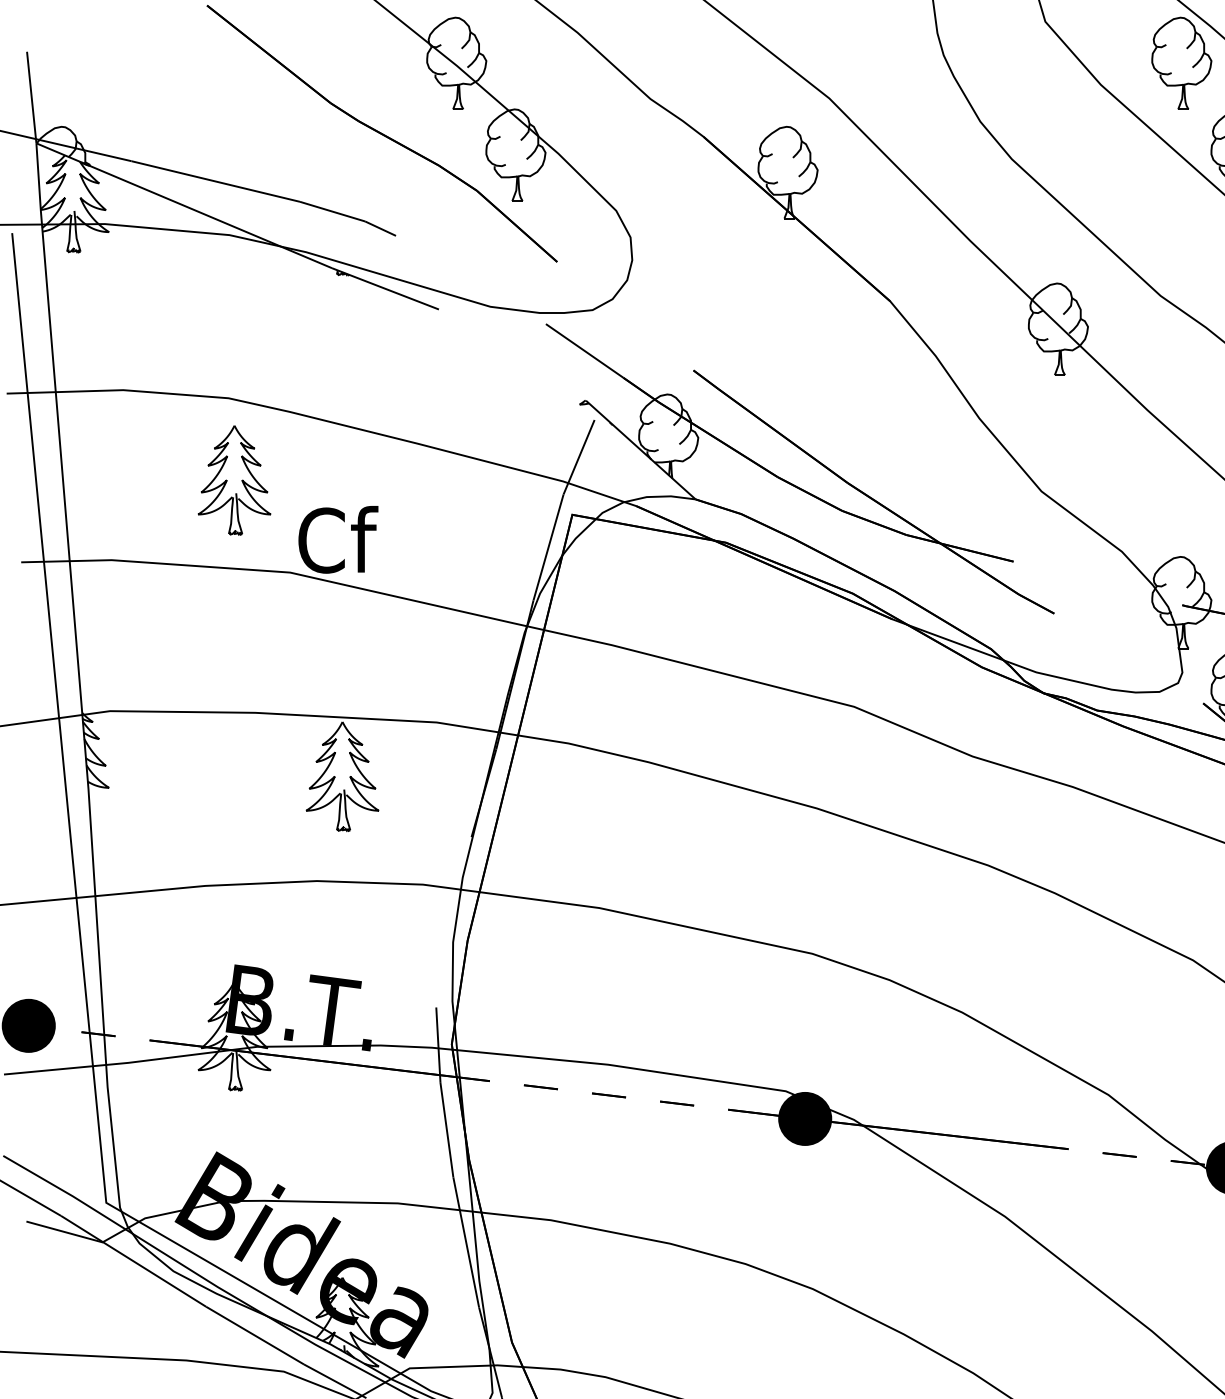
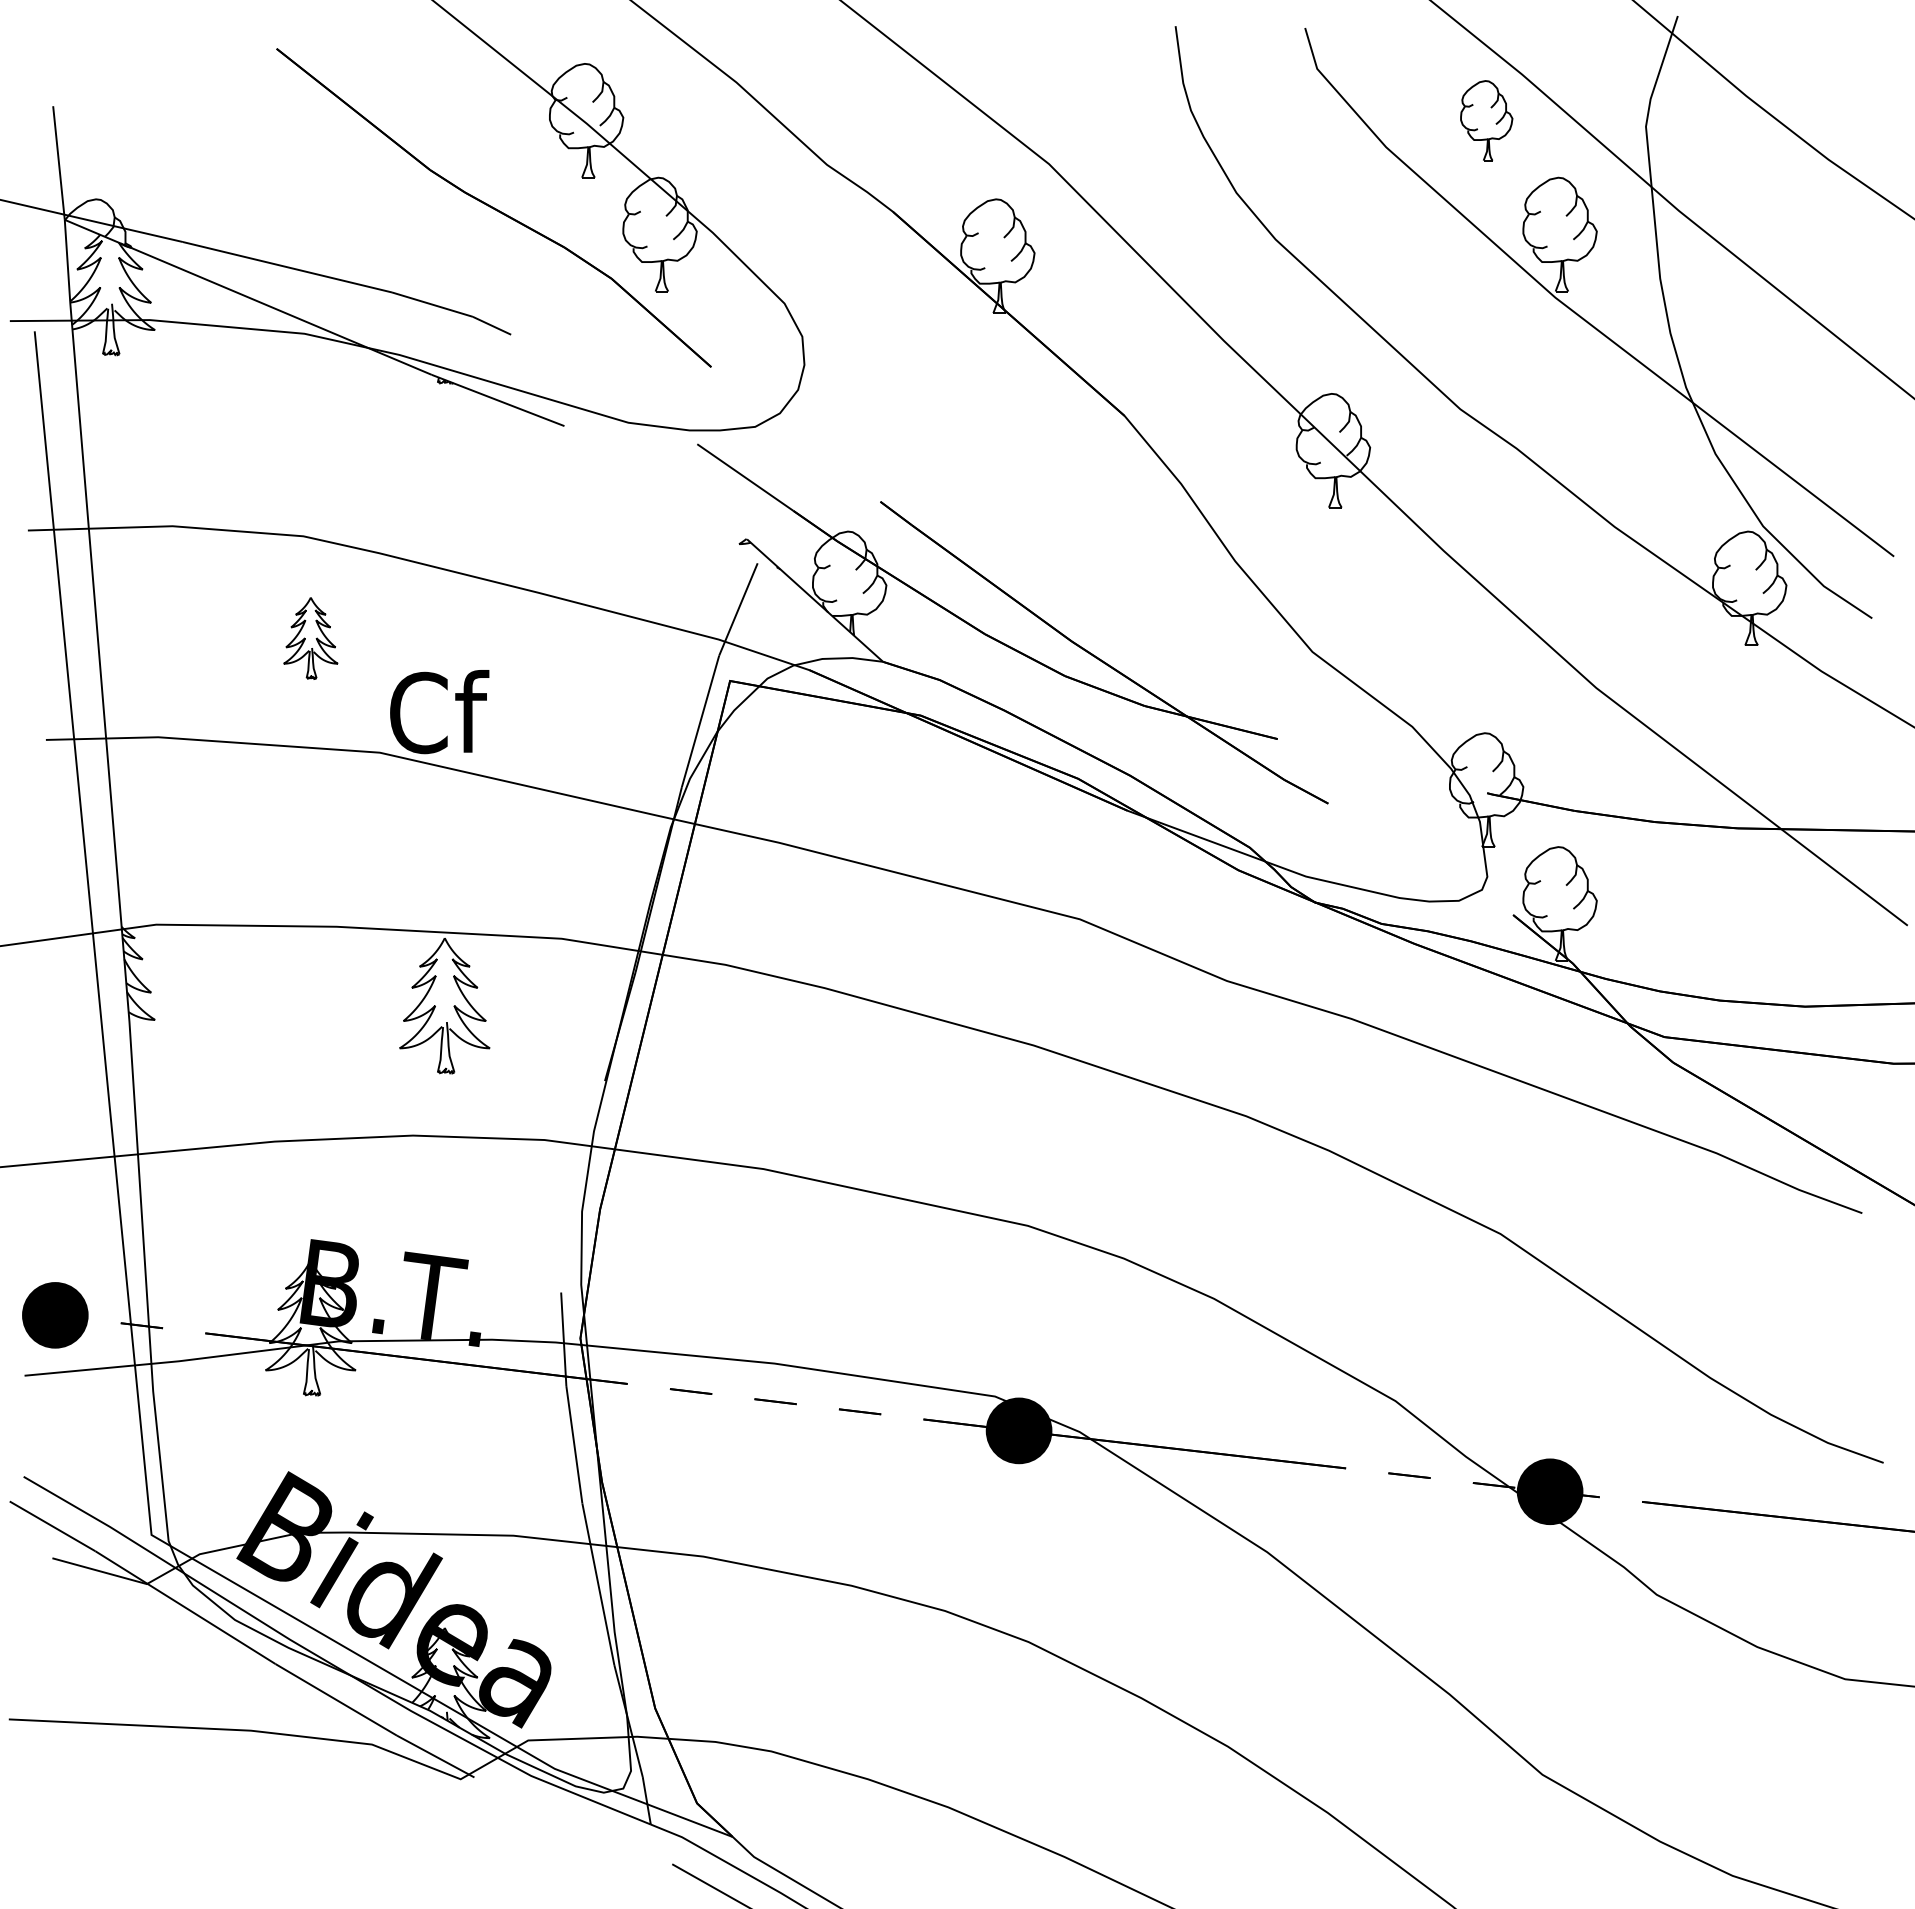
part: (1181, 63) -> (1486, 120), size x0.7
part: (234, 480) -> (310, 638), size x0.6

